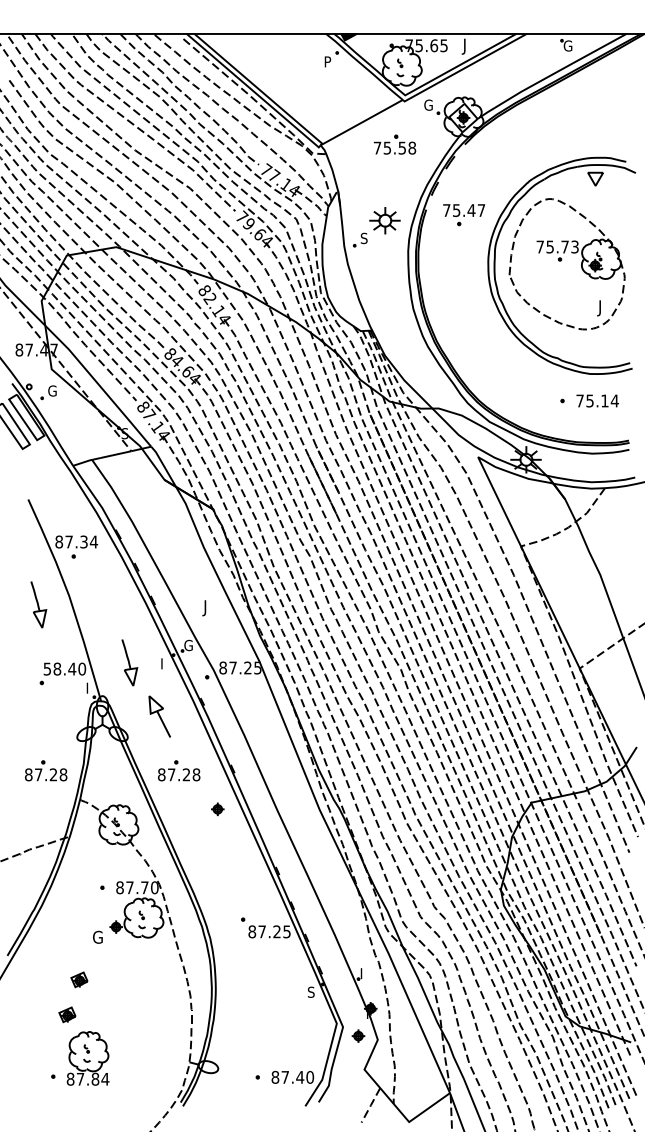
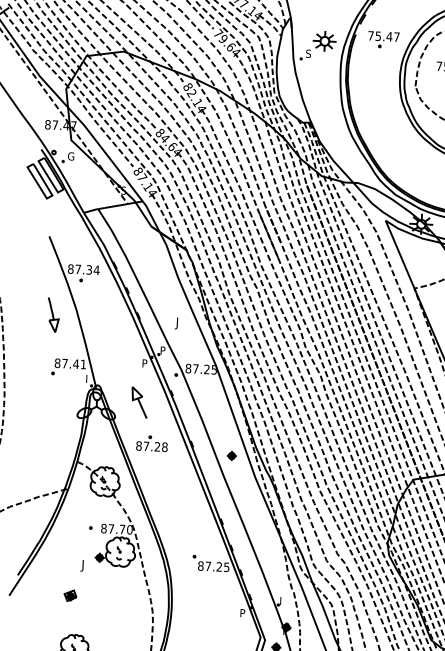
text: (188, 645) -> (163, 350), G -> P
text: (164, 661) -> (145, 361), I -> P
part: (129, 662) -> (118, 361), removed
text: (64, 668) -> (70, 363), 58.40 -> 87.41
part: (46, 770) -> (53, 438), removed
part: (217, 809) -> (231, 456), moved
text: (96, 938) -> (84, 565), G -> J
text: (310, 991) -> (242, 612), S -> P
part: (67, 1014) -> (60, 621), removed

